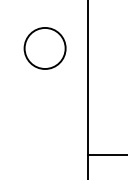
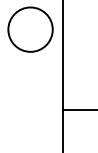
circle: (45, 48) -> (30, 29), size x1.43

